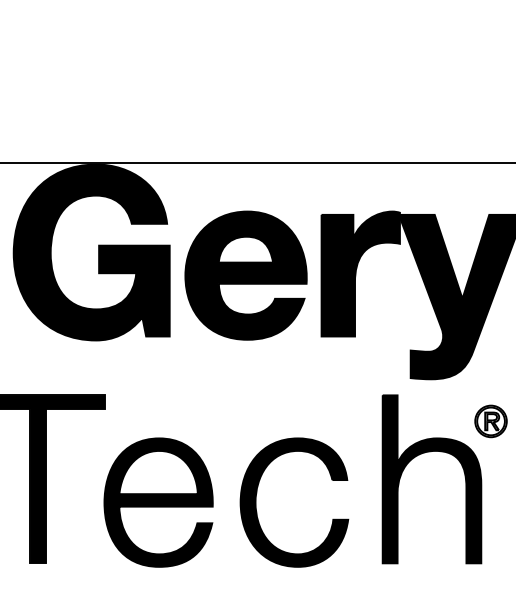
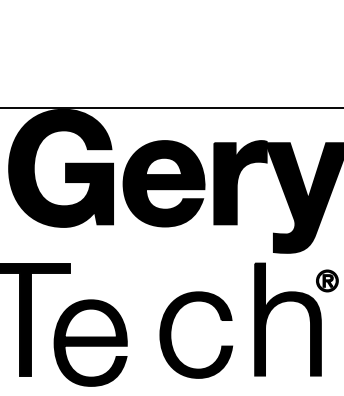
part: (158, 501) -> (90, 342), moved

